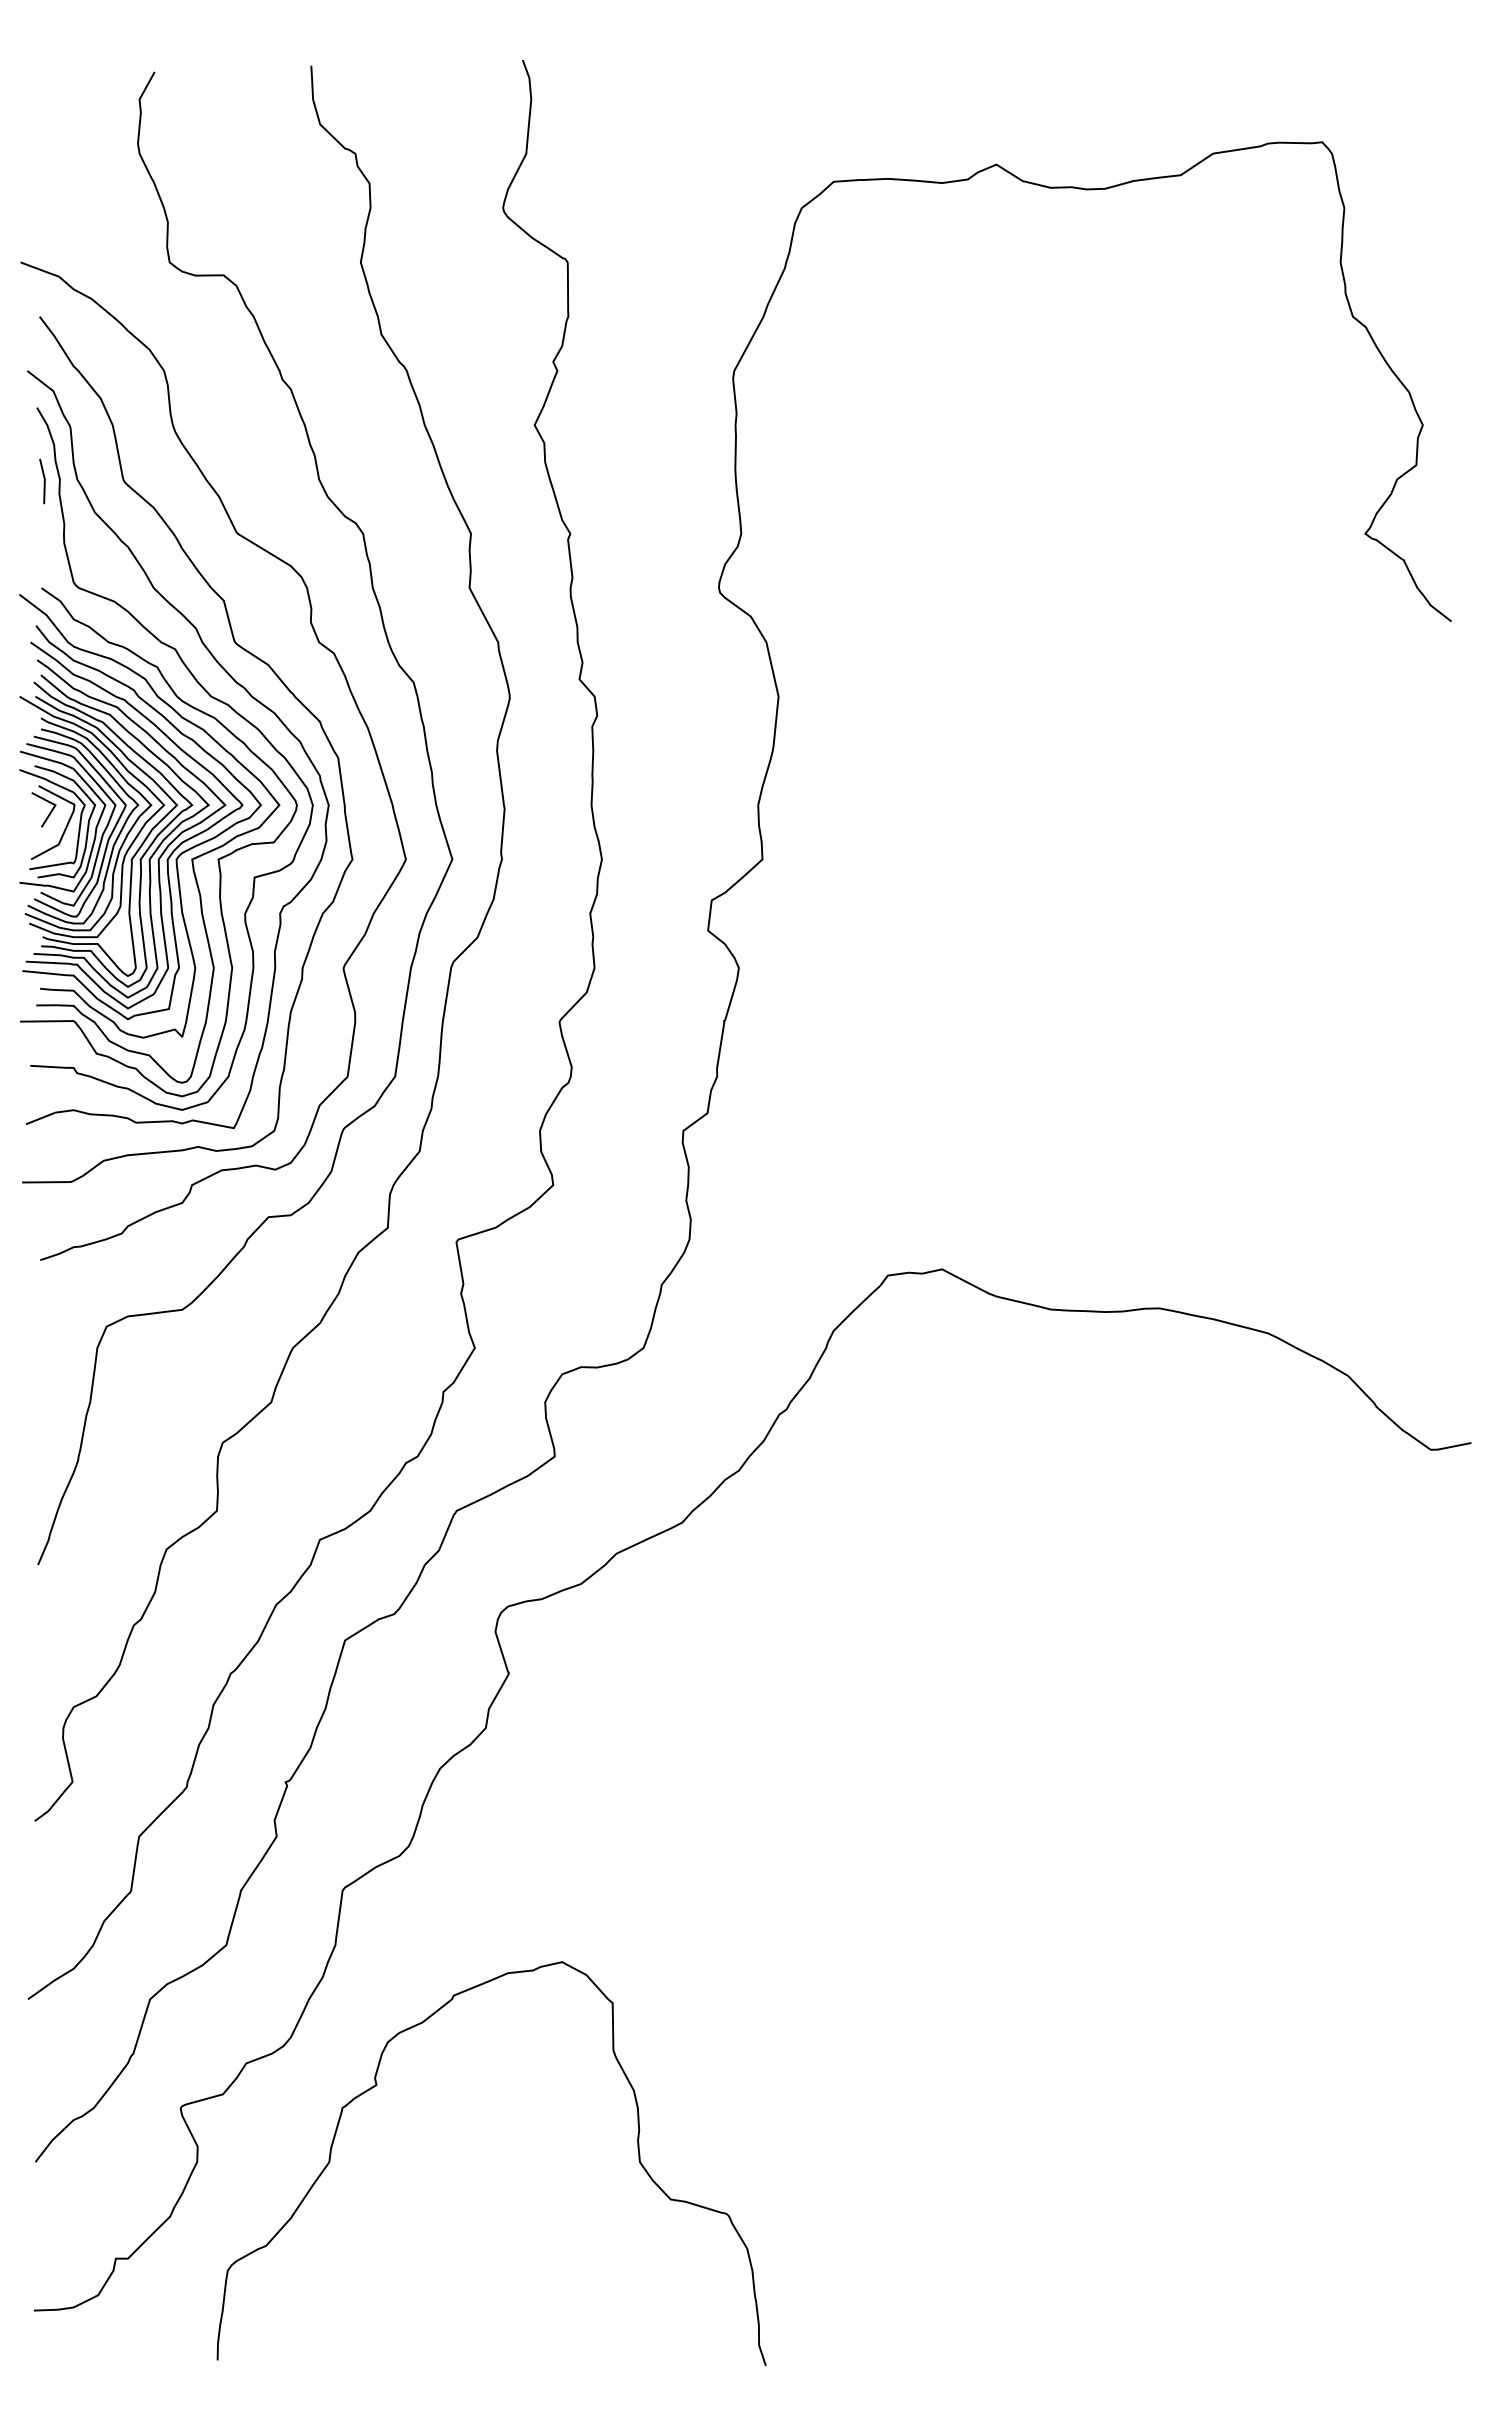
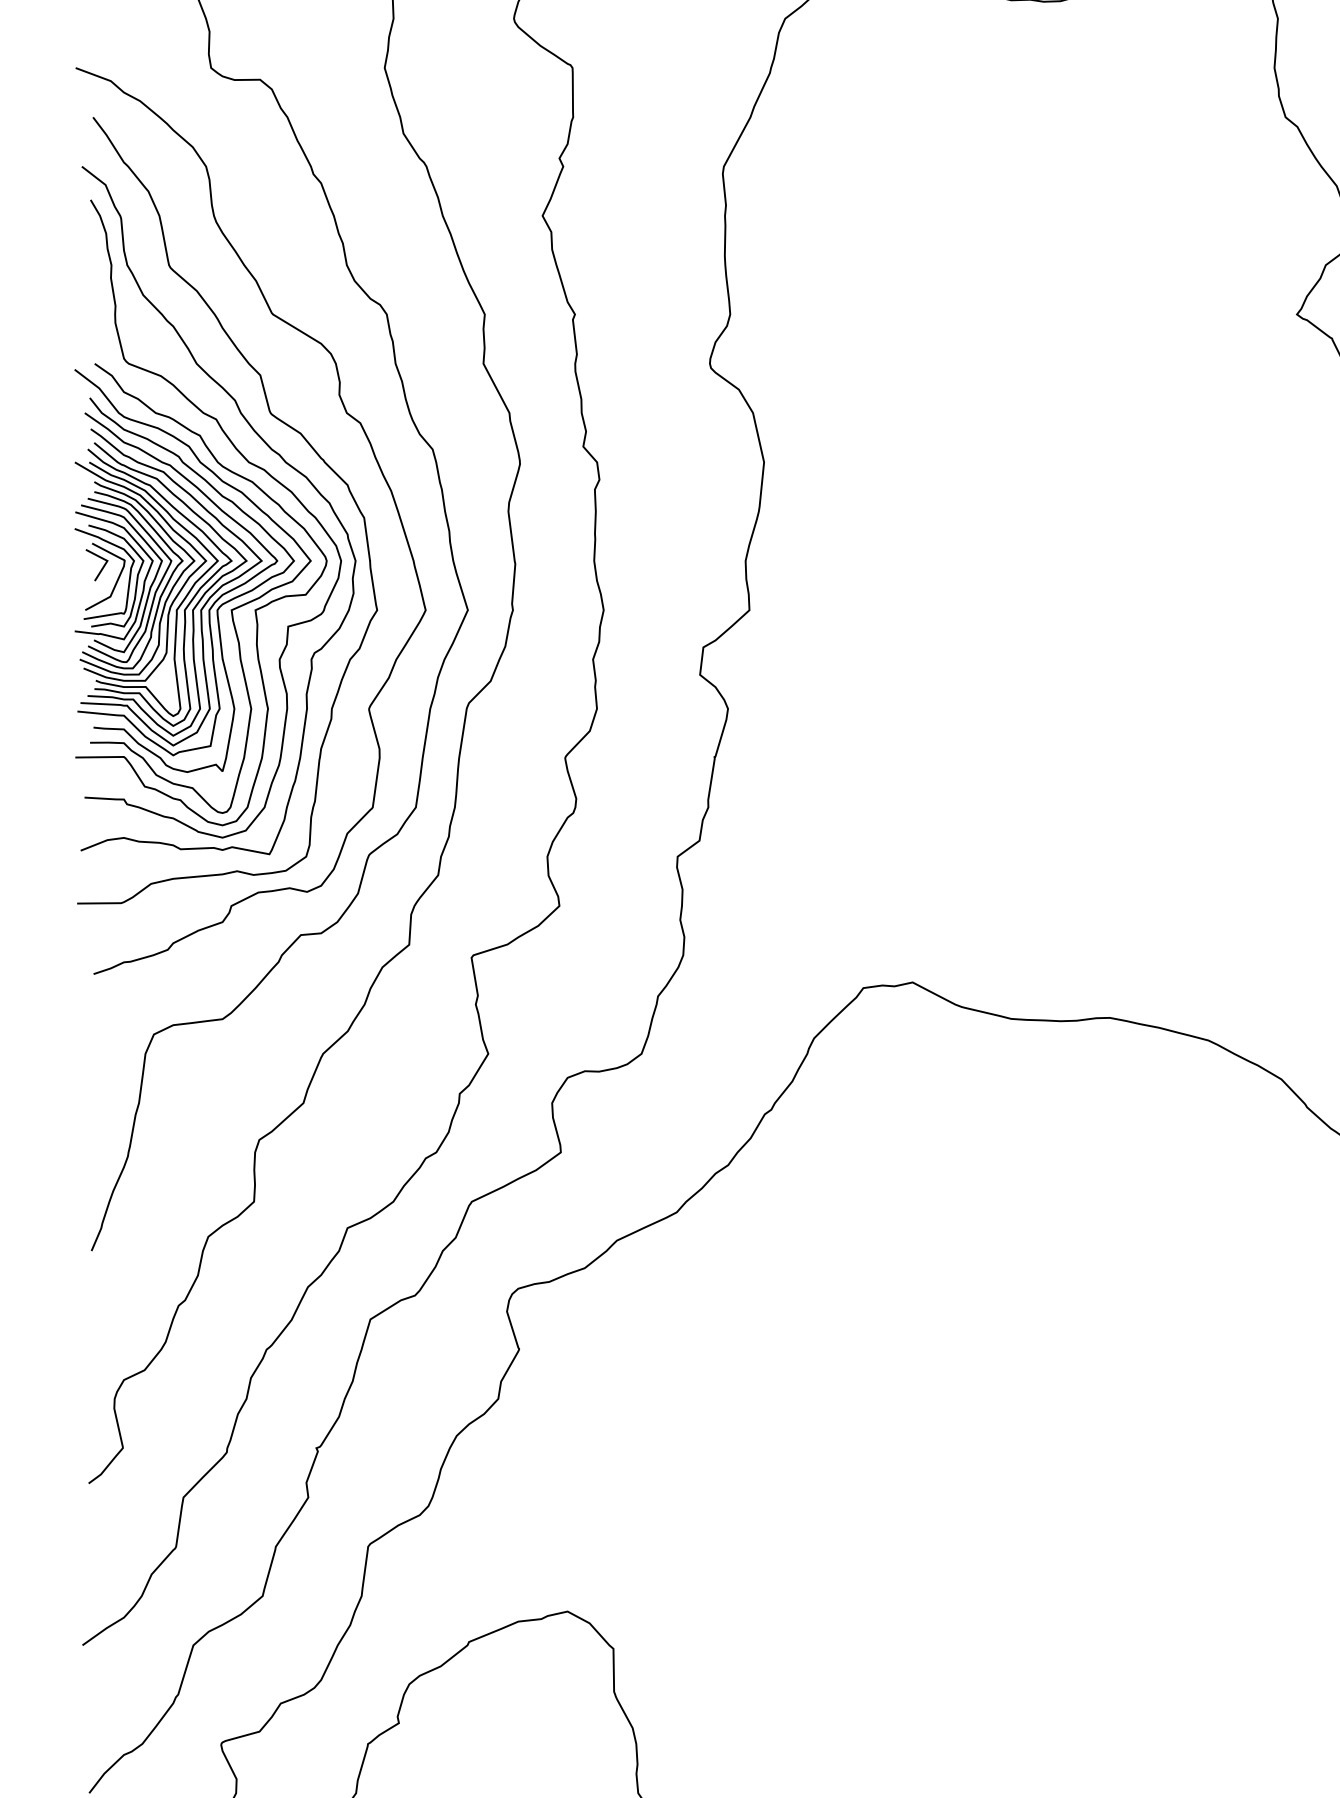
line: (43, 481) -> (96, 266), removed

